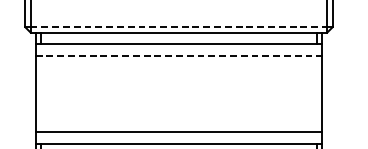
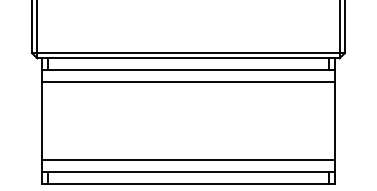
line: (178, 27) -> (188, 53), dashed -> solid
line: (178, 56) -> (188, 82), dashed -> solid

